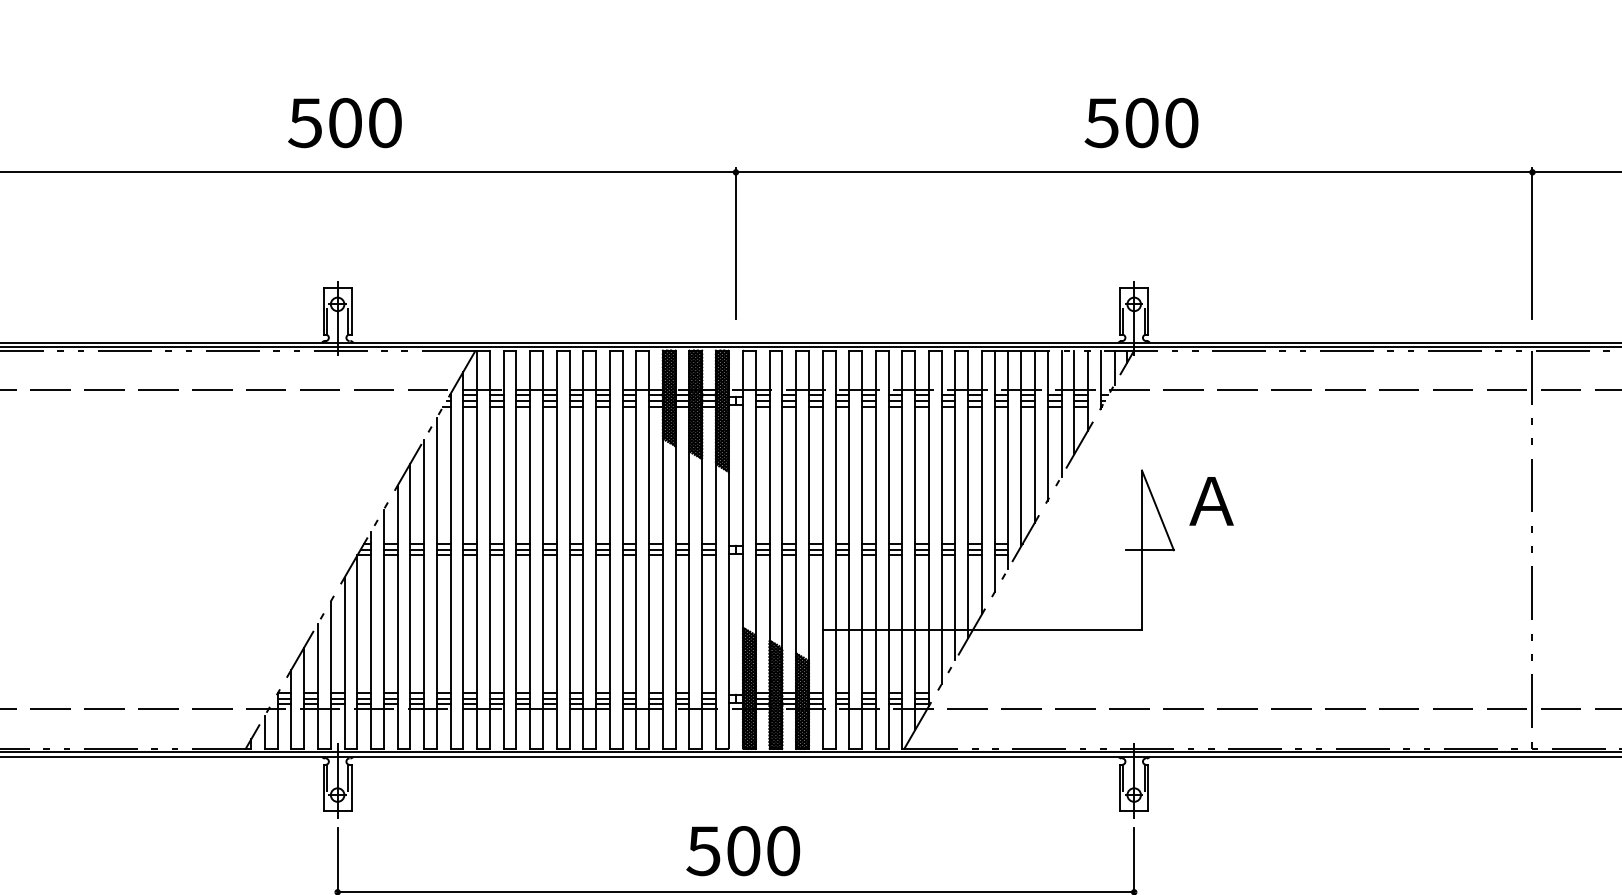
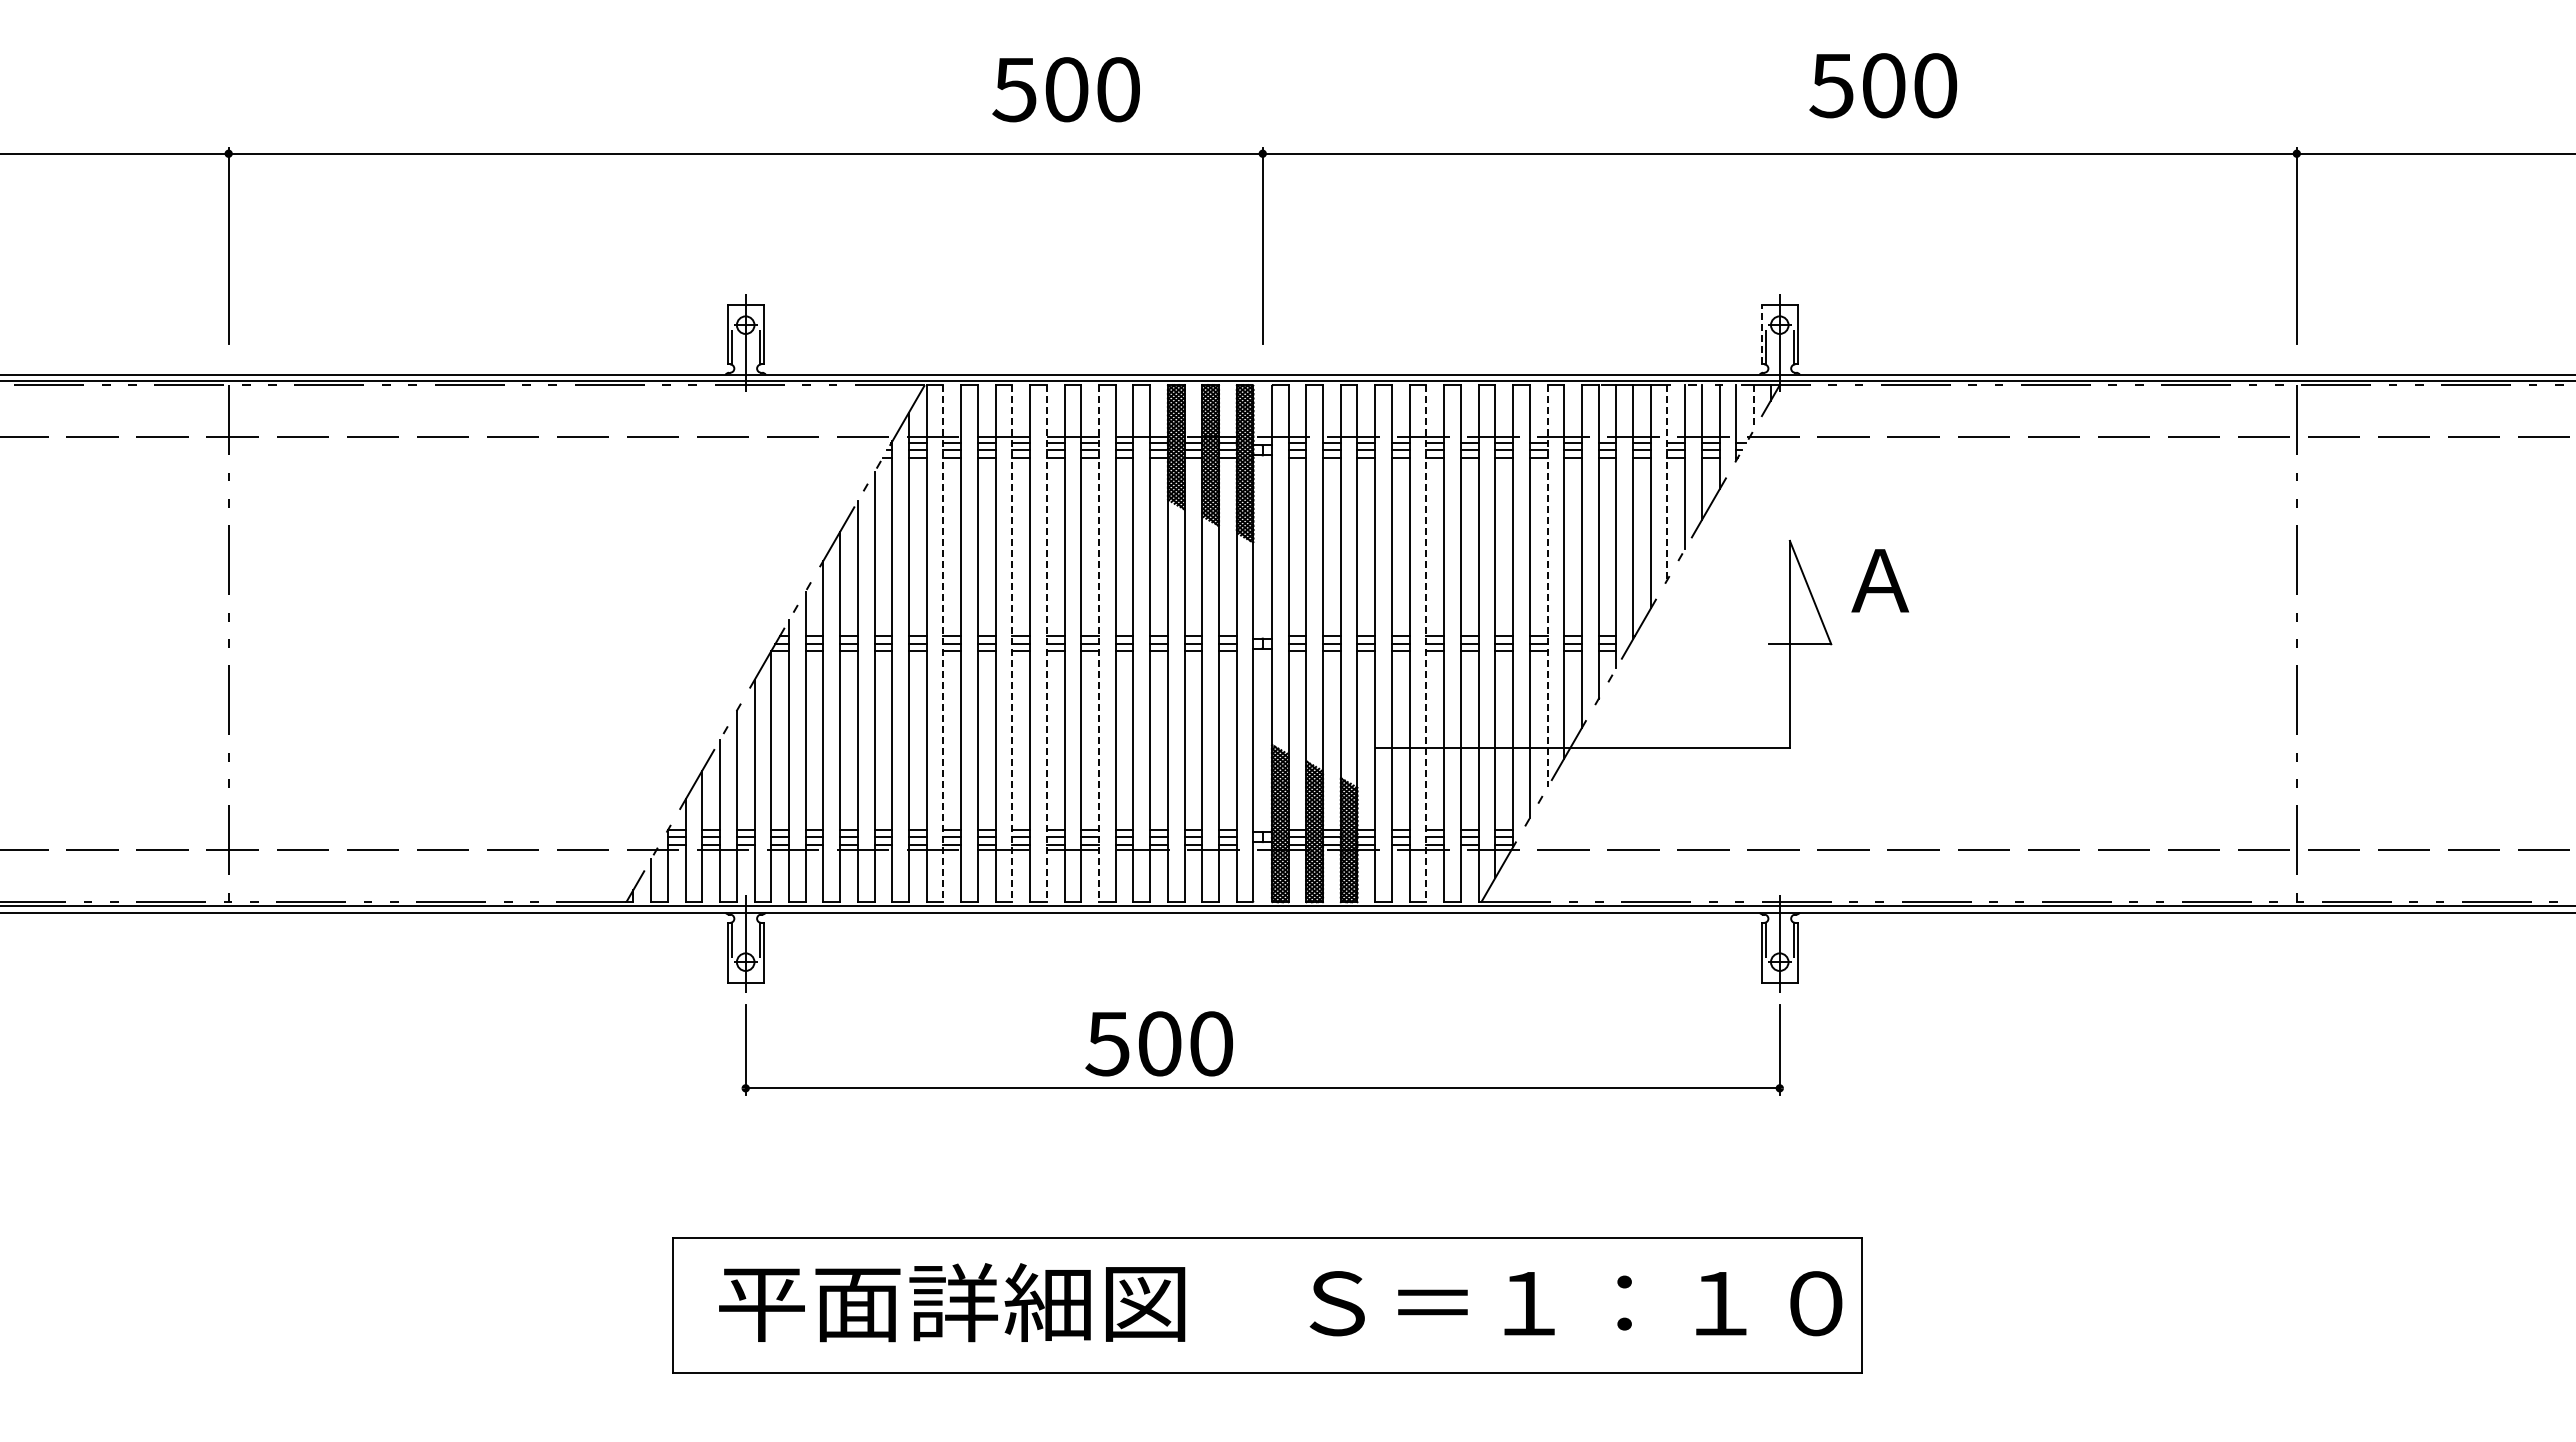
text: (344, 122) -> (1065, 89), moved
text: (1141, 122) -> (1883, 85), moved
line: (1120, 311) -> (1761, 334), solid -> dashed
line: (1114, 367) -> (1754, 407), solid -> dashed
line: (1047, 425) -> (1667, 482), solid -> dashed
line: (955, 505) -> (1547, 586), solid -> dashed
line: (490, 549) -> (943, 643), solid -> dashed
line: (543, 549) -> (1012, 643), solid -> dashed
line: (569, 549) -> (1046, 643), solid -> dashed
line: (610, 549) -> (1099, 643), solid -> dashed
line: (862, 549) -> (1426, 643), solid -> dashed
text: (742, 850) -> (1158, 1043), moved

